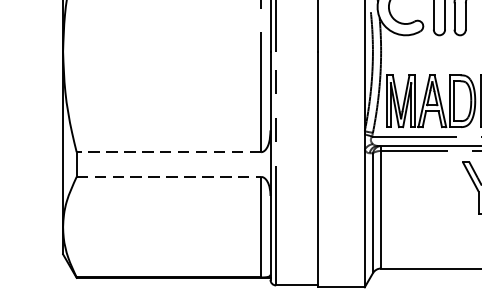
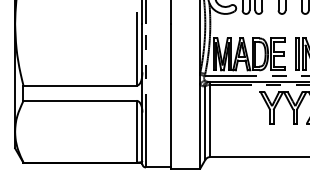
line: (169, 151) -> (80, 85), dashed -> solid
line: (169, 176) -> (80, 100), dashed -> solid

